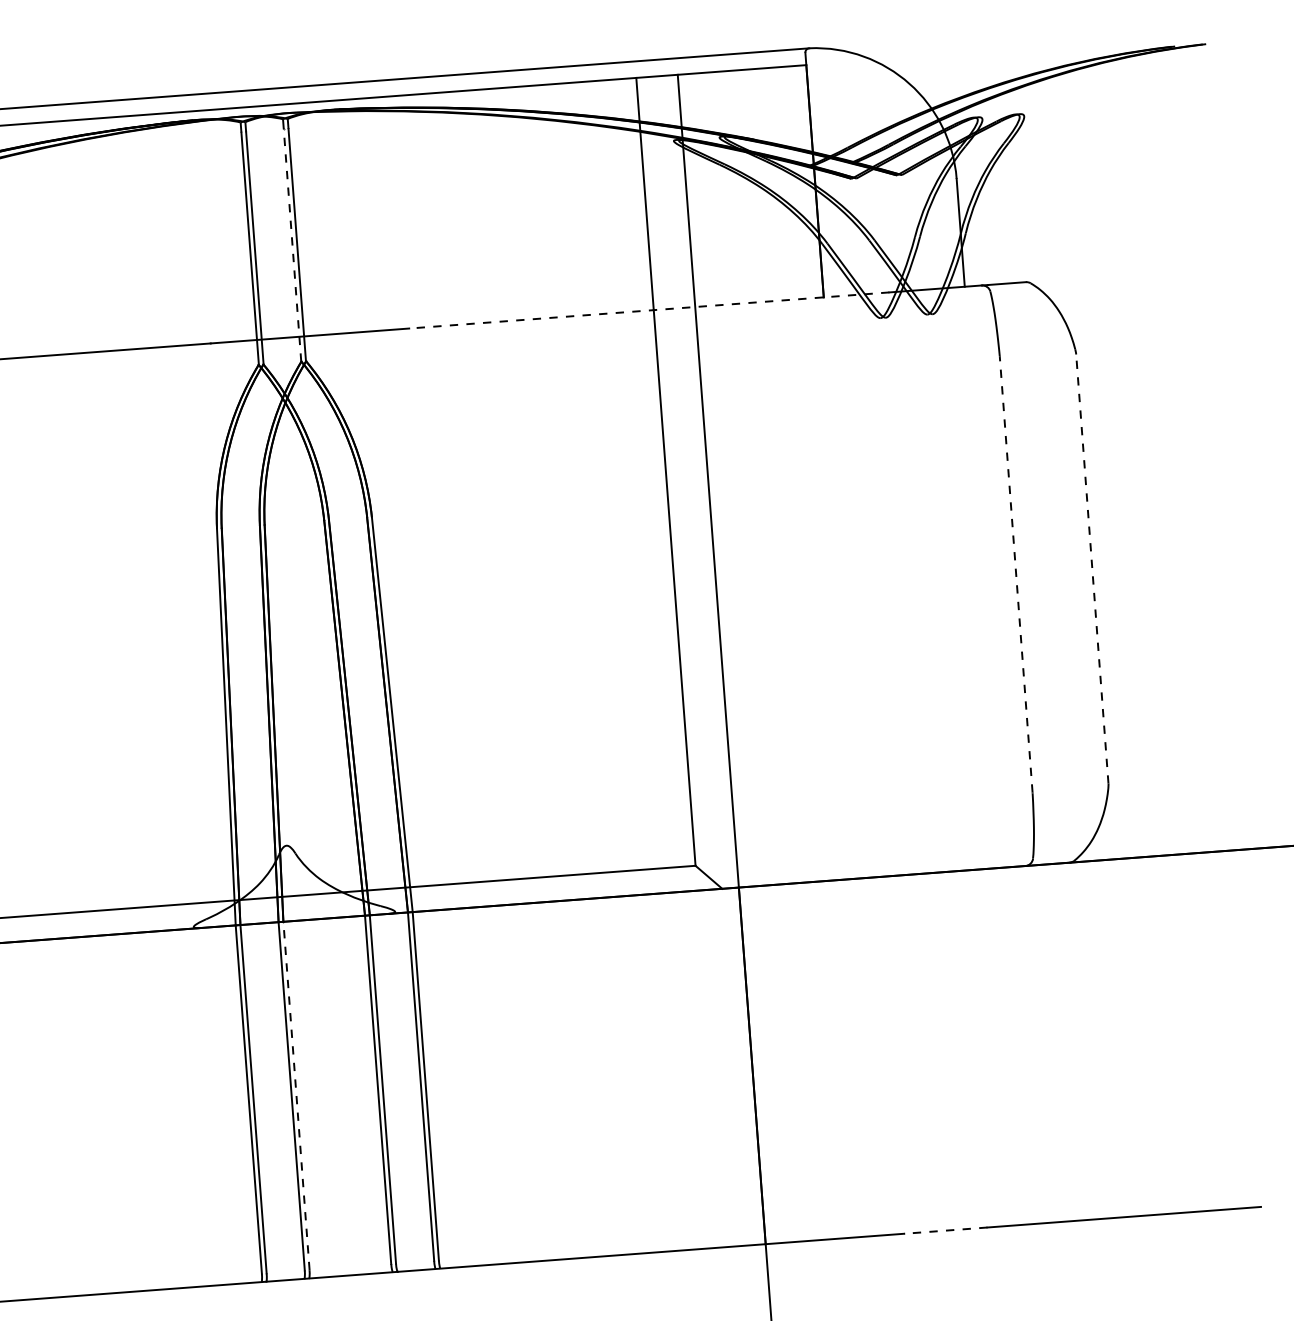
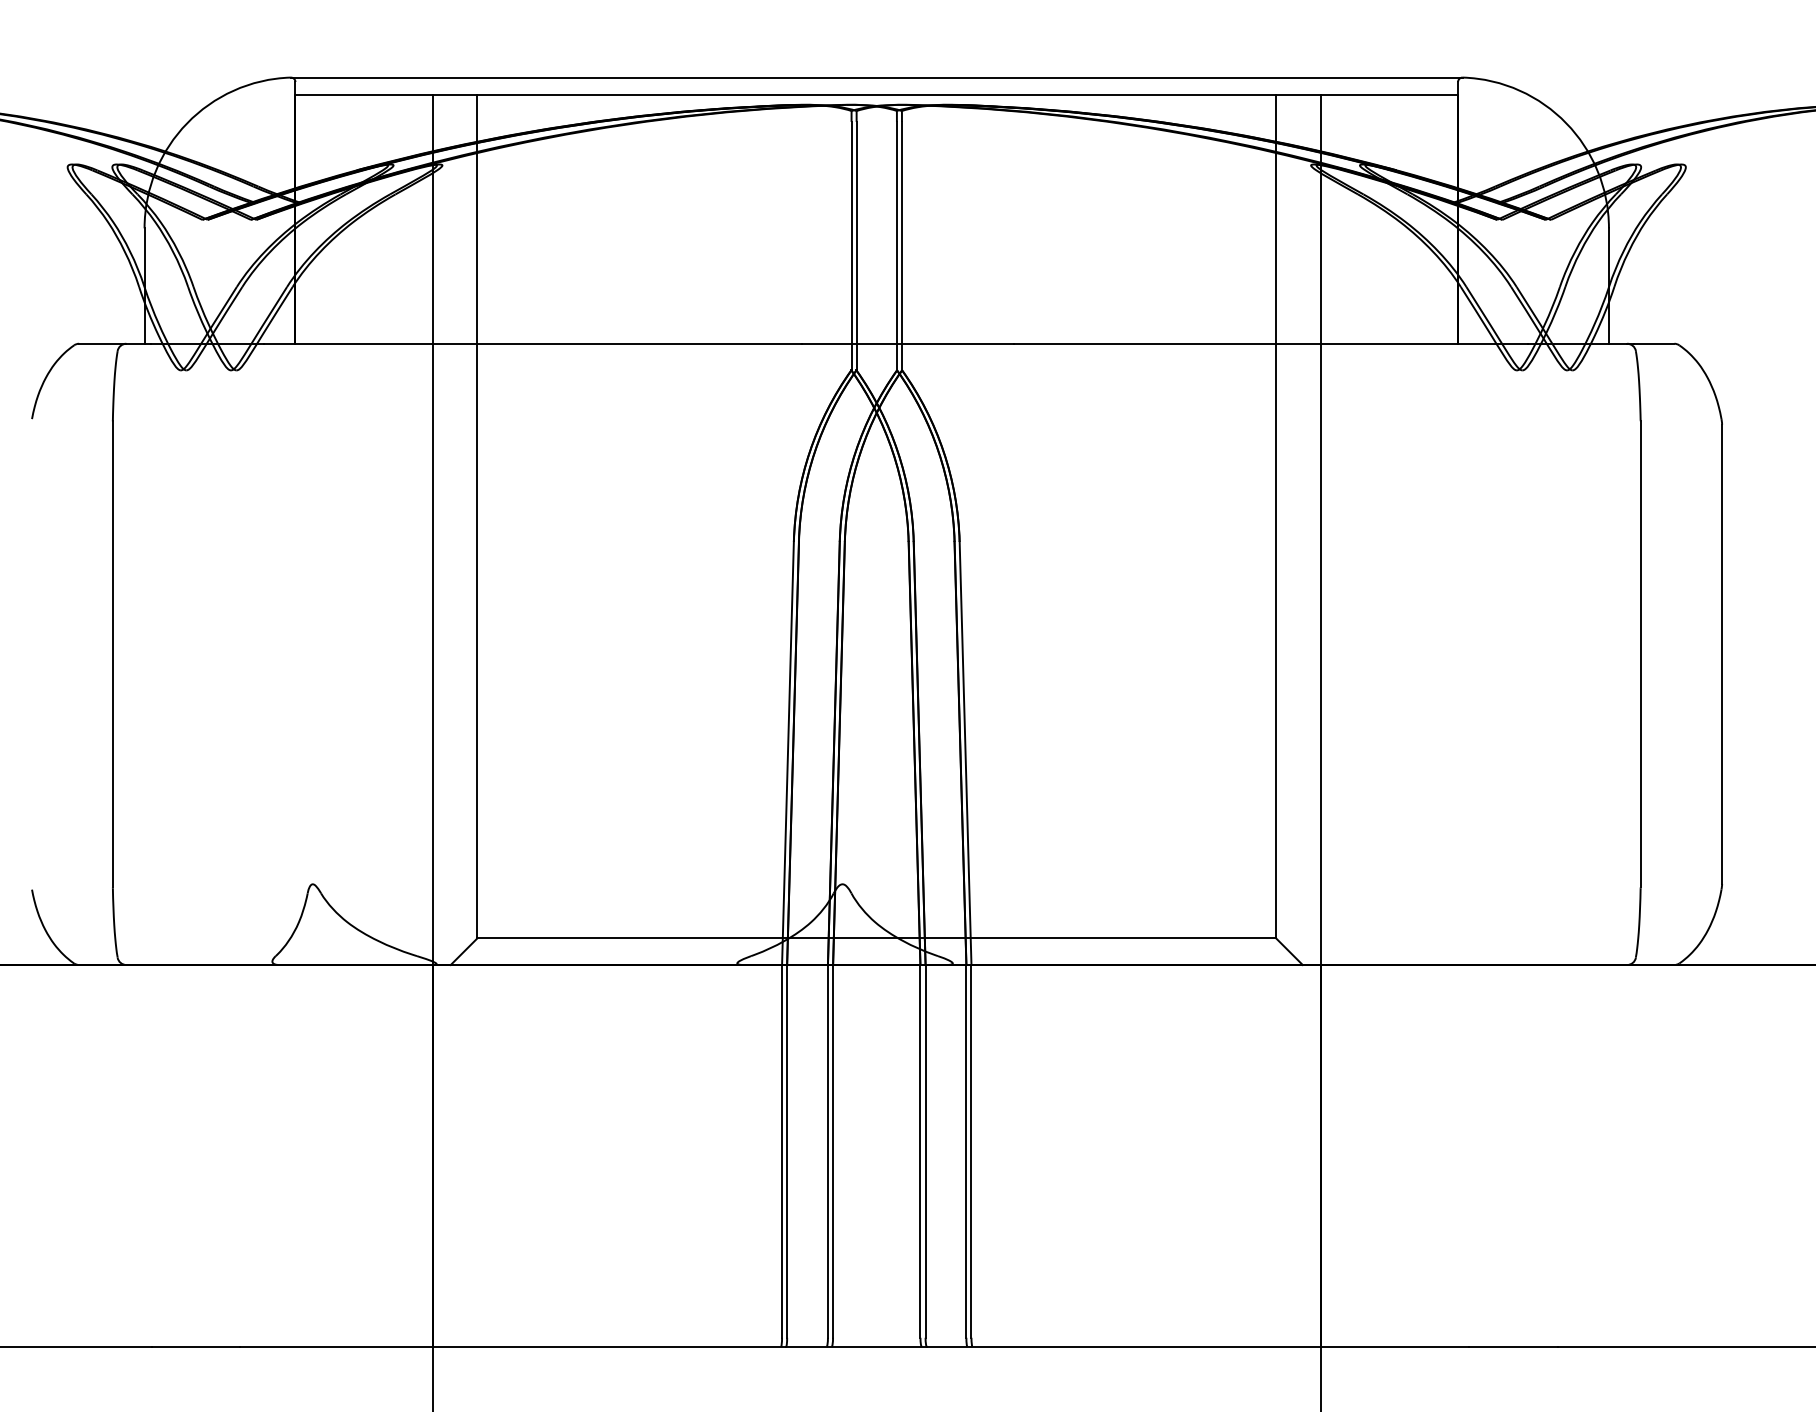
line: (292, 244) -> (896, 245), dashed -> solid
line: (649, 310) -> (1271, 343), dashed -> solid
line: (1092, 569) -> (1722, 654), dashed -> solid
line: (1016, 573) -> (1640, 653), dashed -> solid
line: (296, 1095) -> (833, 1150), dashed -> solid
line: (946, 1230) -> (1513, 1346), dashed -> solid

